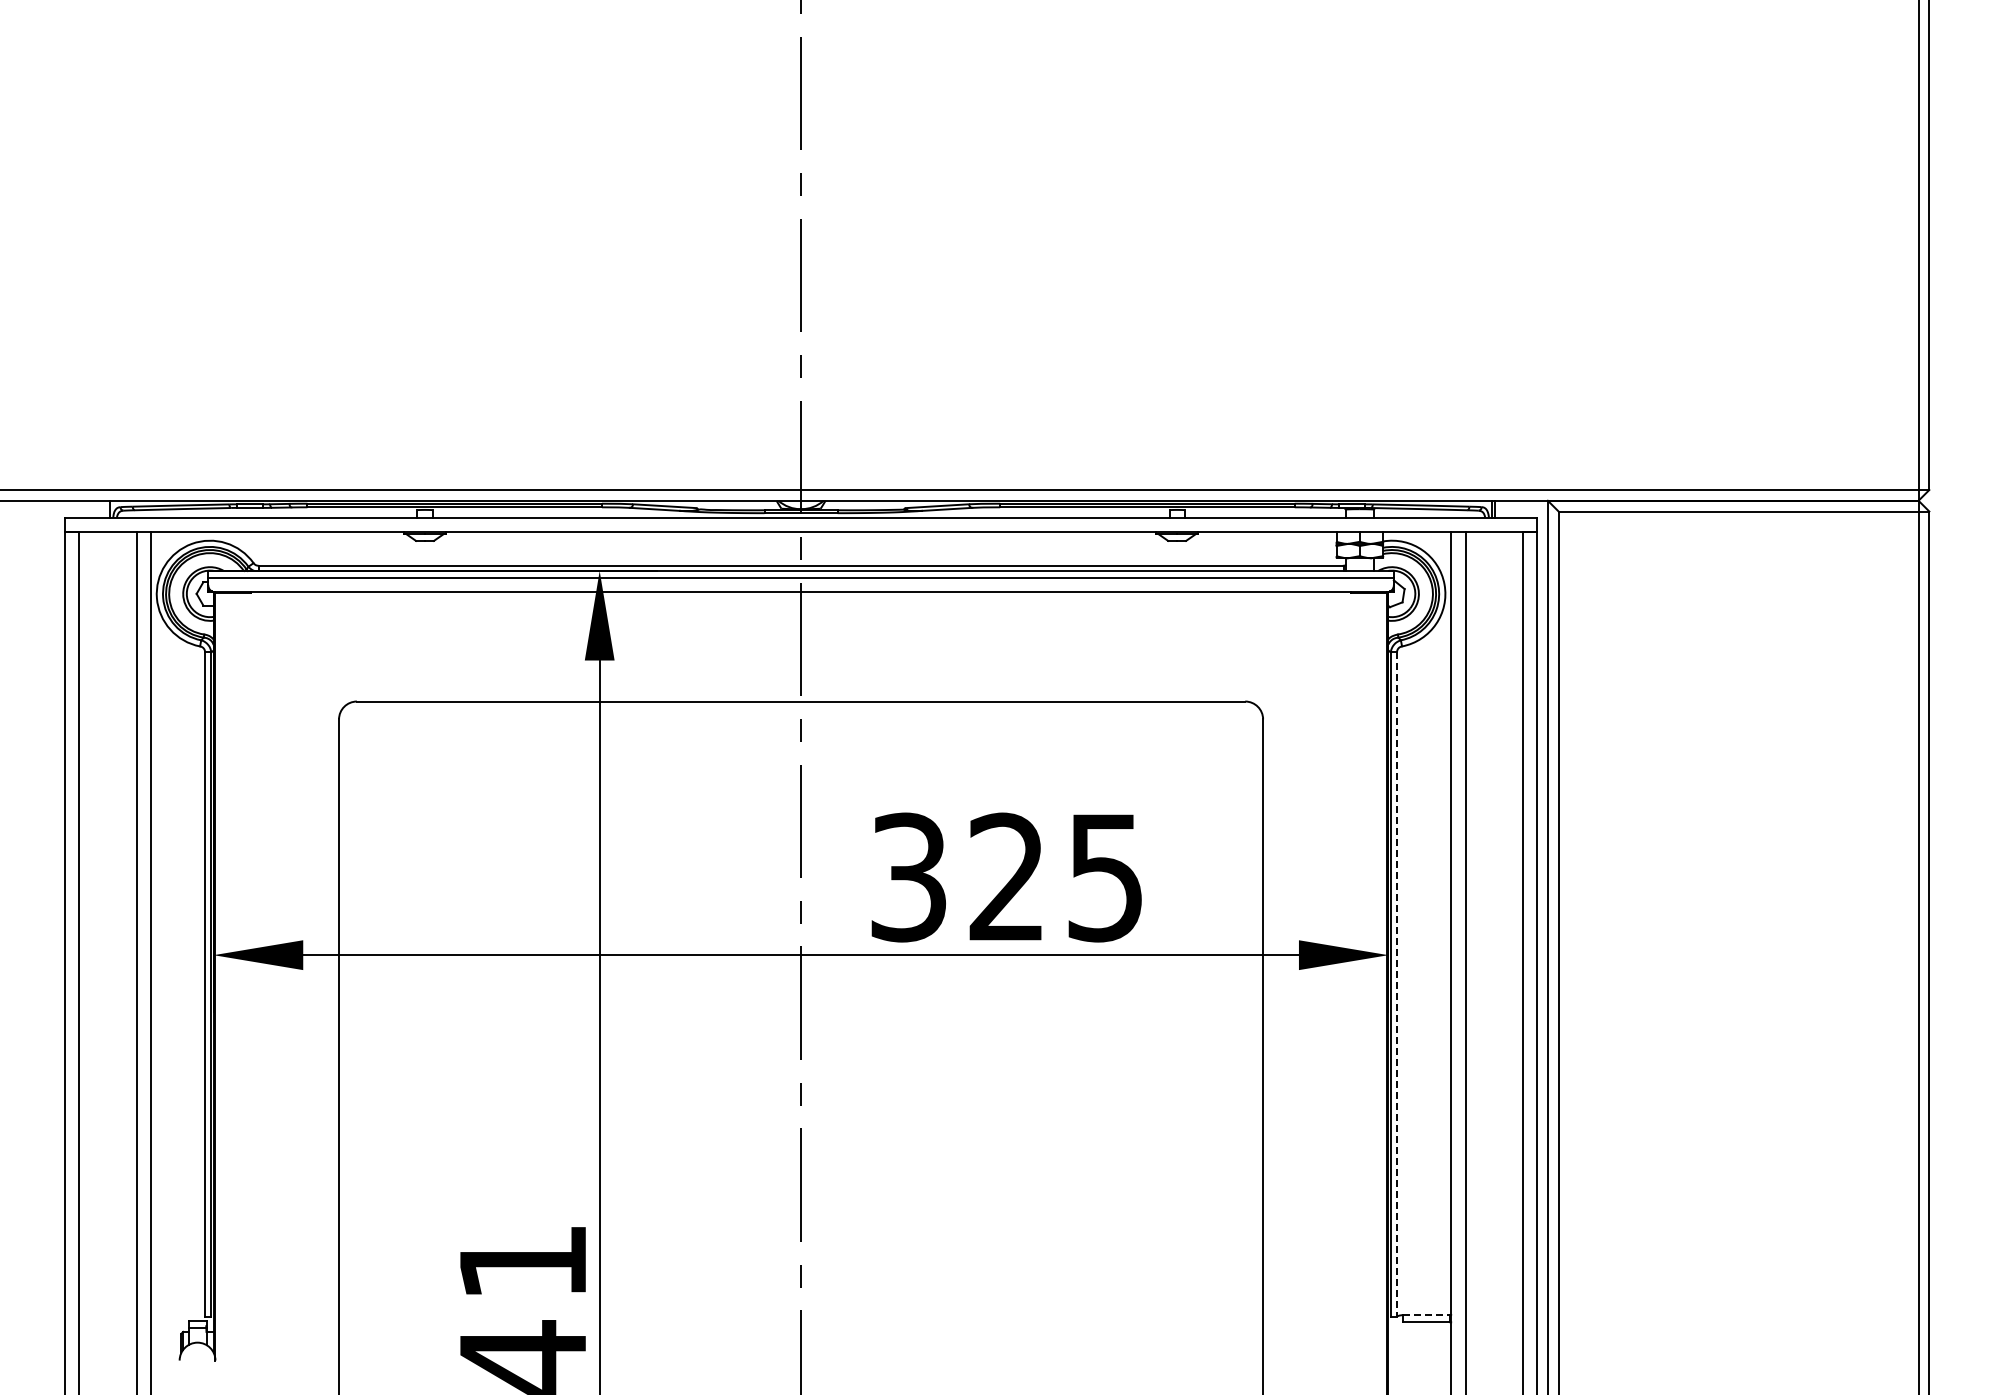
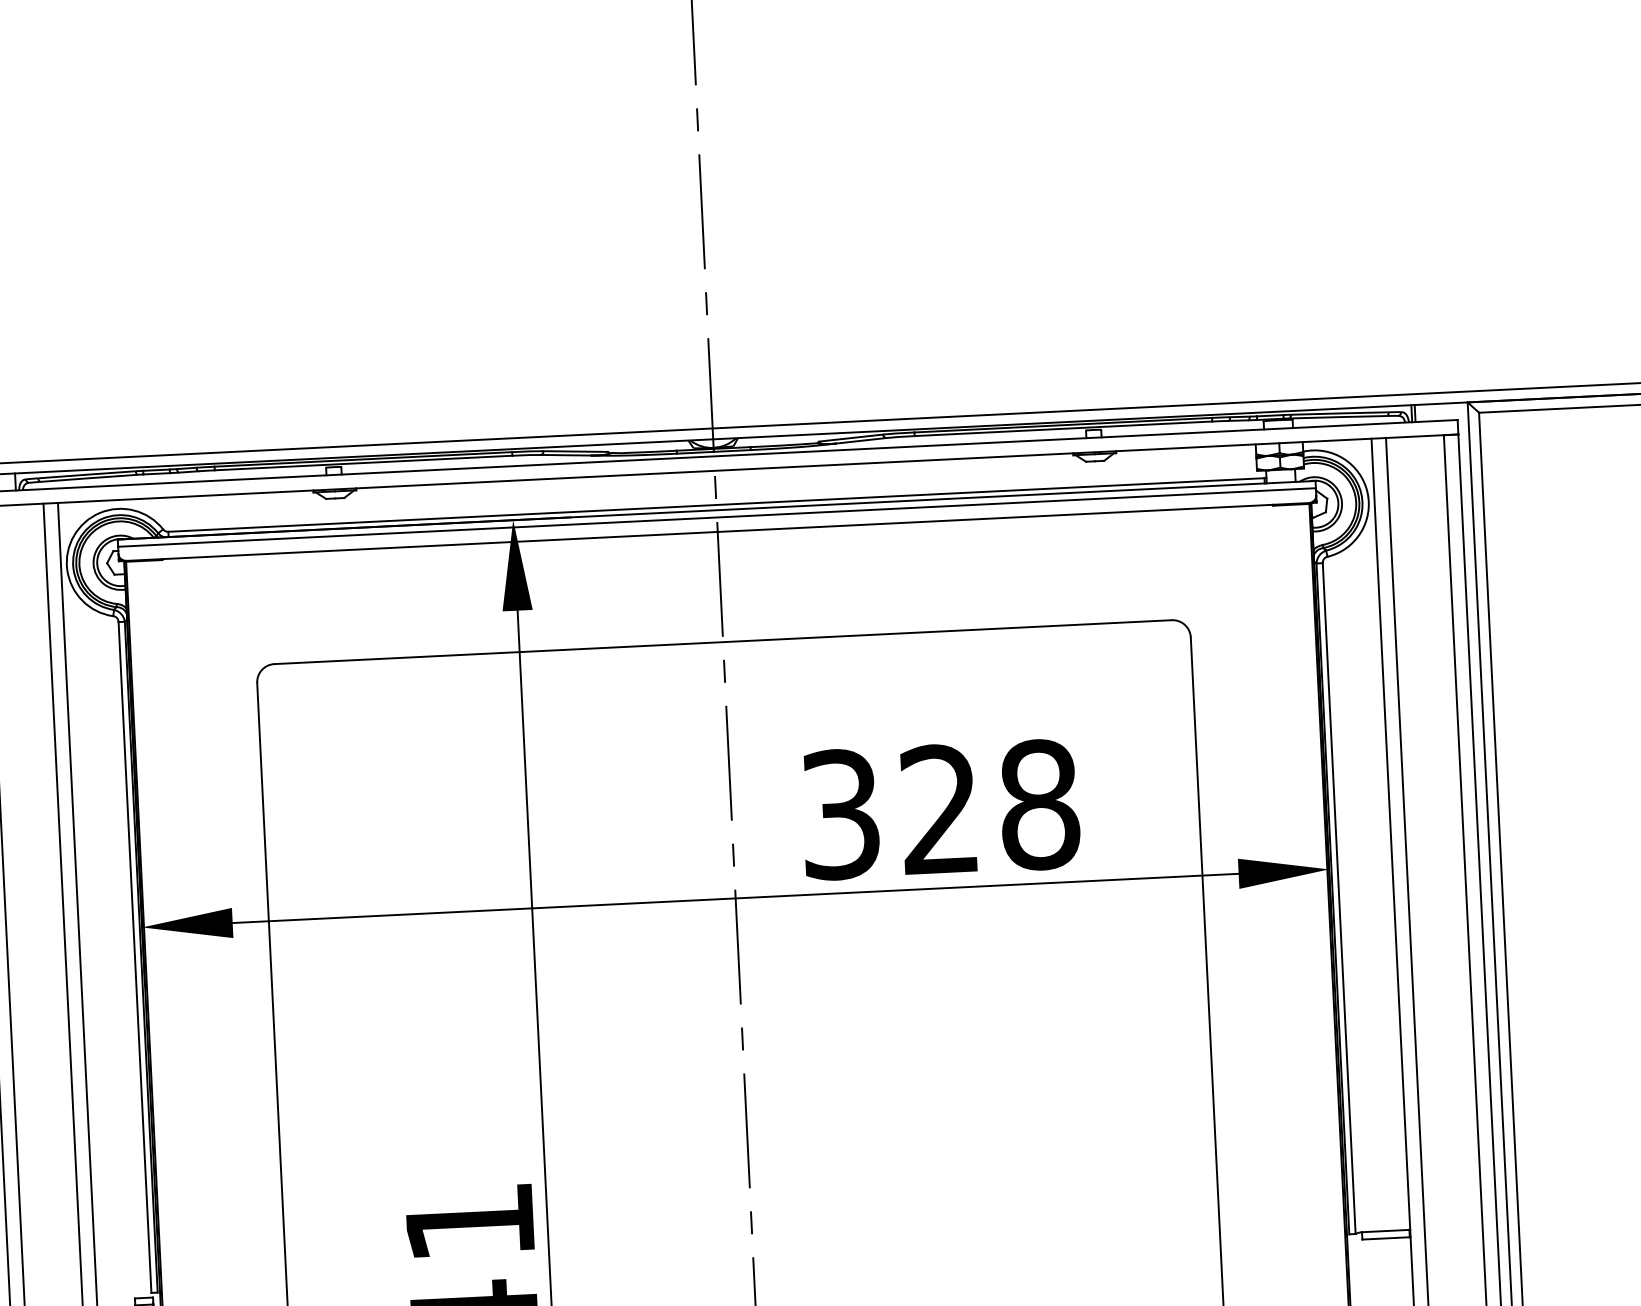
text: (1105, 877) -> (1039, 804), 325 -> 328
line: (1397, 985) -> (1339, 899), dashed -> solid
line: (1427, 1315) -> (1386, 1231), dashed -> solid

